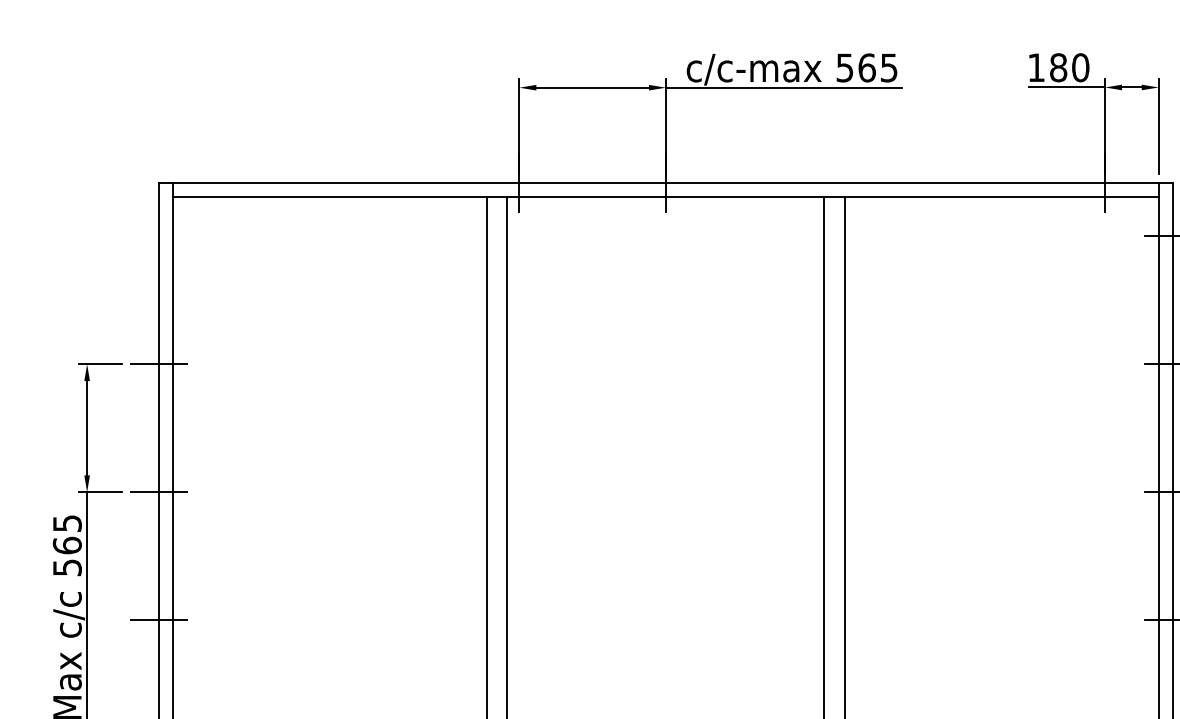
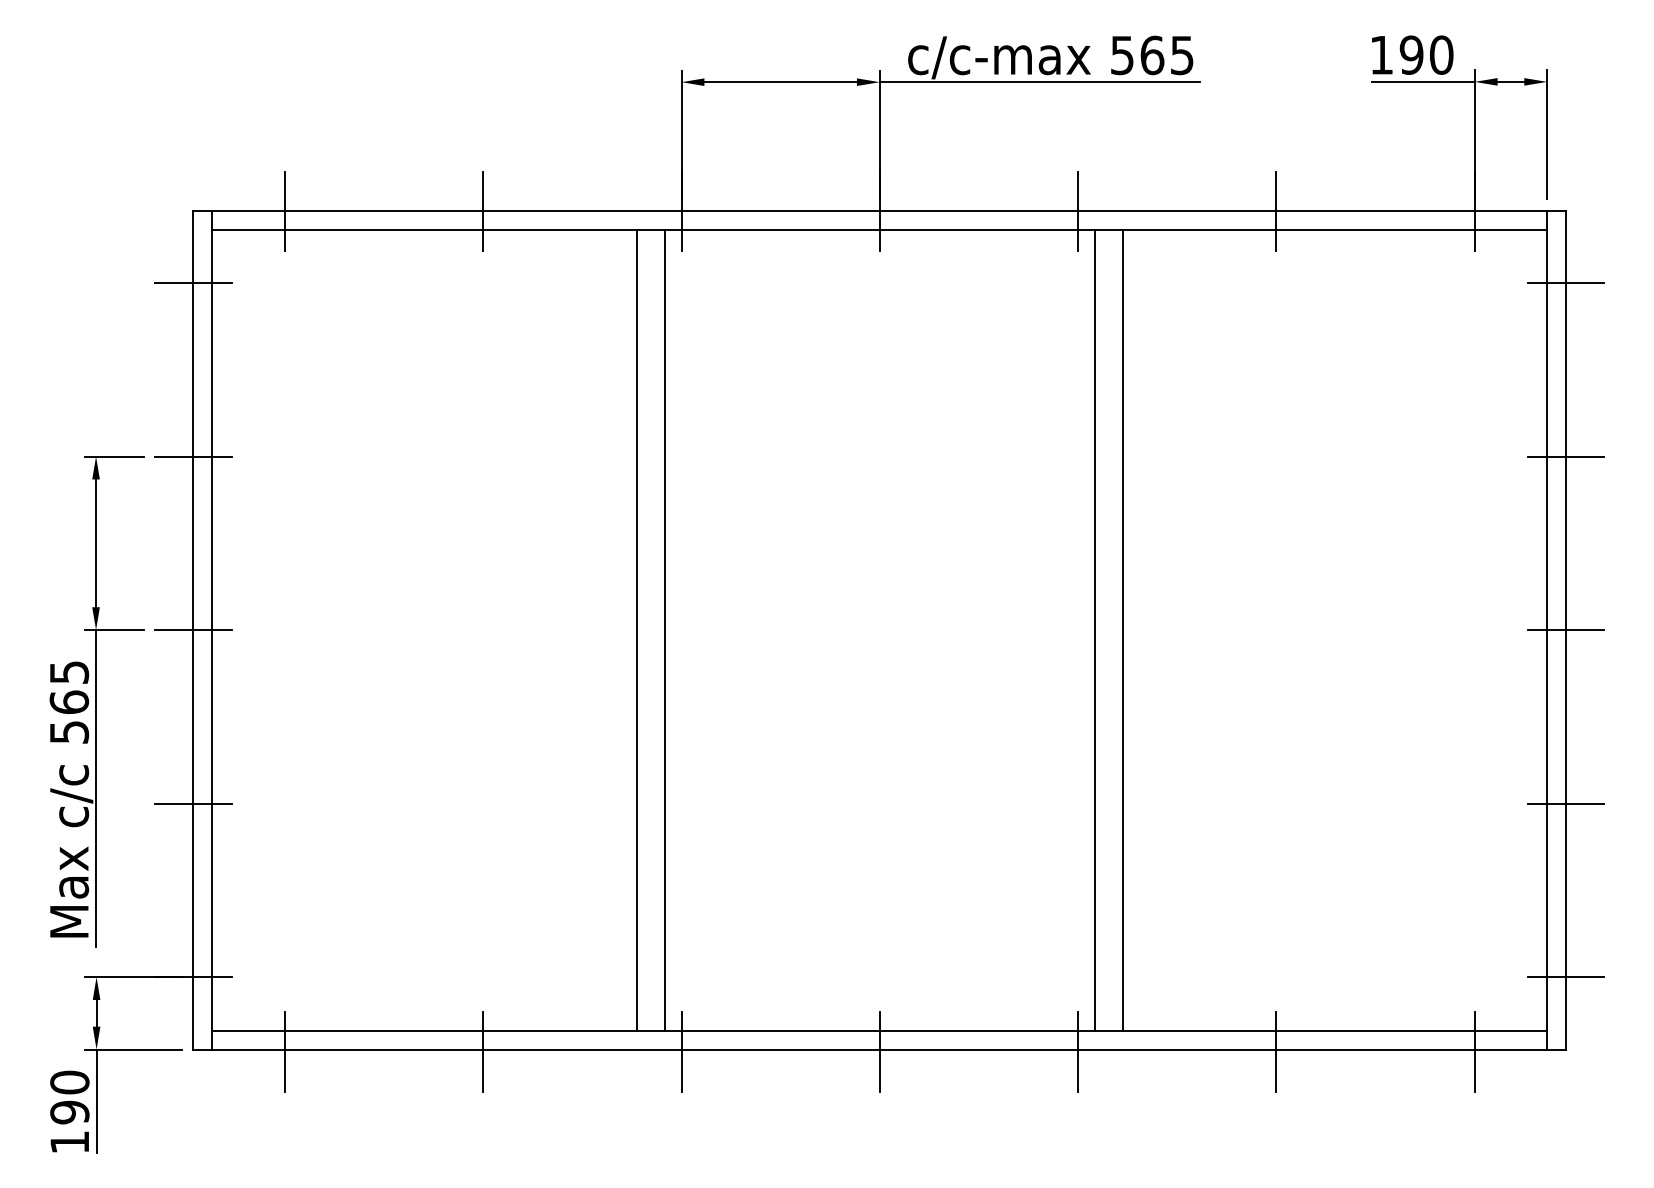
text: (1058, 67) -> (1411, 54), 180 -> 190
line: (226, 183) -> (284, 211), added
line: (373, 183) -> (483, 211), added
line: (812, 183) -> (1078, 211), added
line: (958, 183) -> (1276, 211), added
line: (159, 236) -> (193, 283), added

